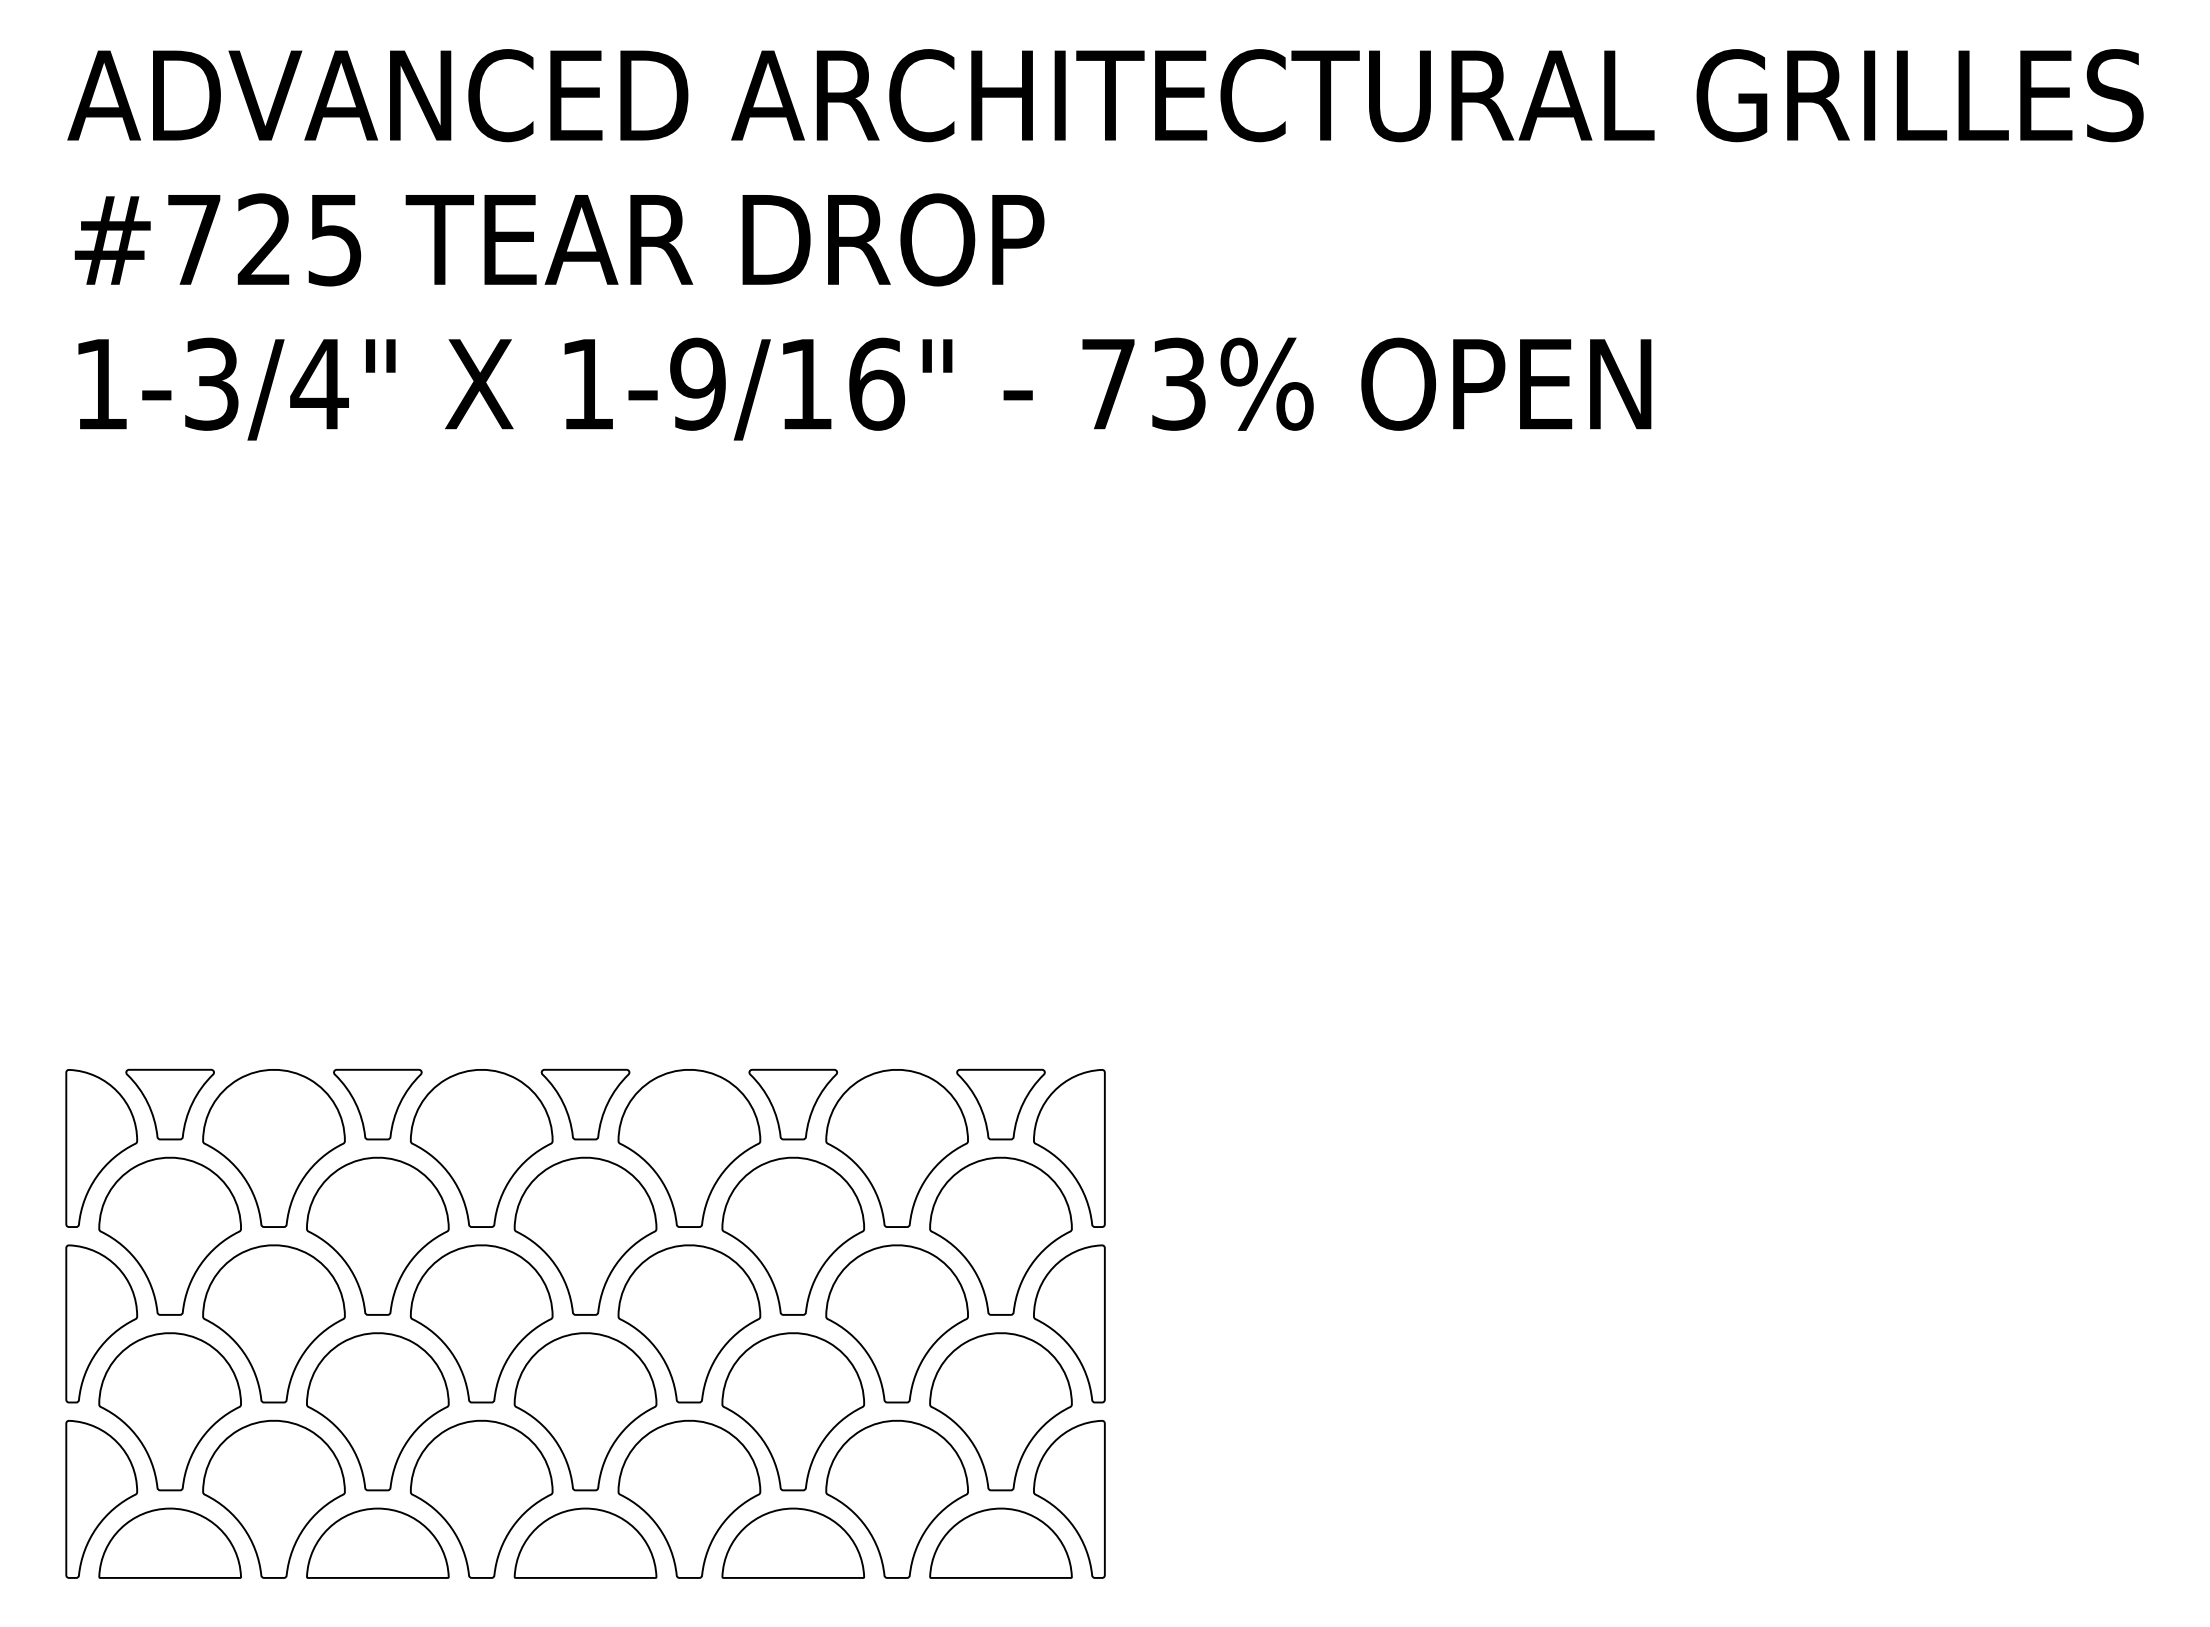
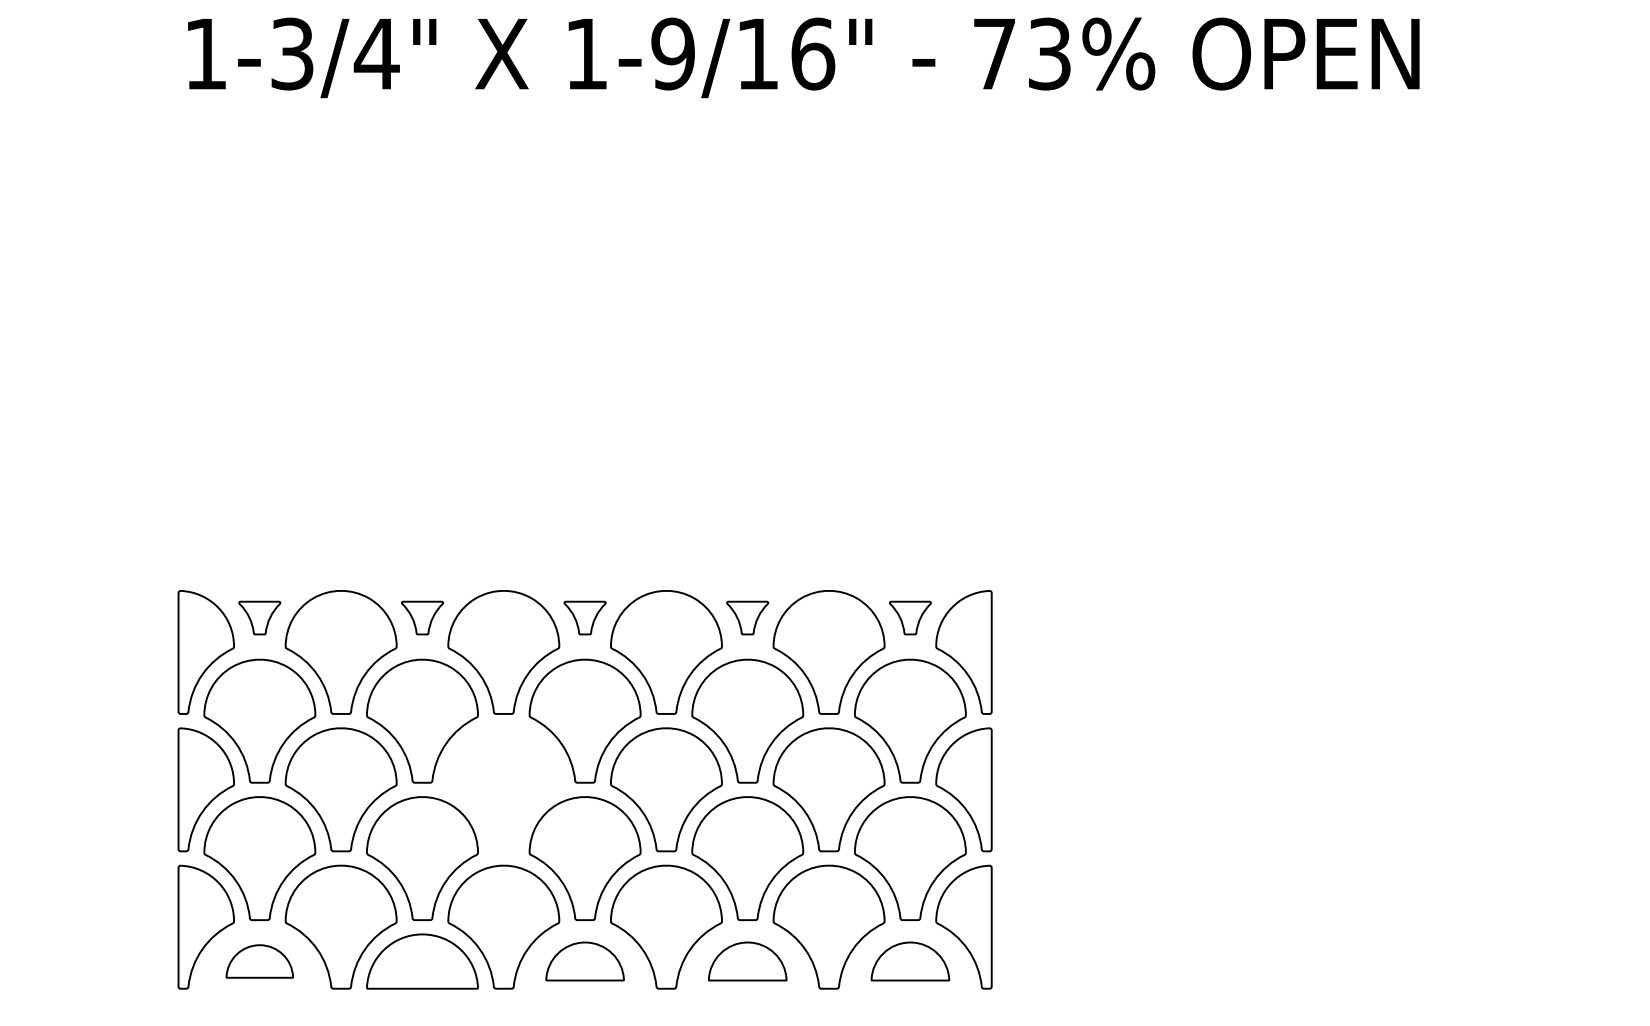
part: (169, 1104) -> (259, 618), size x0.6
part: (377, 1104) -> (422, 618), size x0.6
part: (585, 1104) -> (585, 618), size x0.6
part: (792, 1104) -> (747, 618), size x0.6
part: (1000, 1104) -> (910, 618), size x0.6
part: (481, 1323) -> (503, 789), removed
part: (169, 1542) -> (259, 960), size x0.6
part: (585, 1542) -> (585, 960), size x0.7
part: (792, 1542) -> (747, 960), size x0.7
part: (1000, 1542) -> (910, 960), size x0.7

